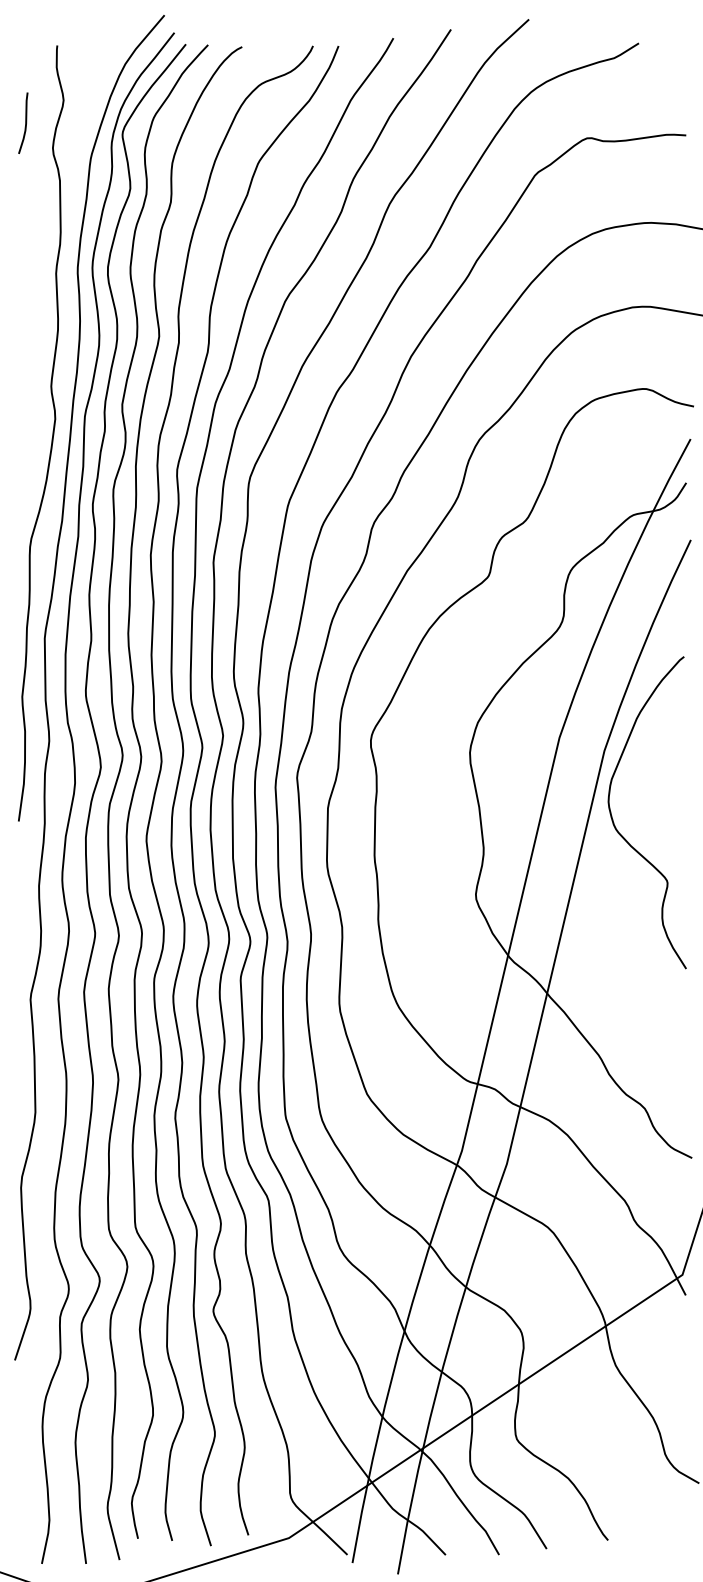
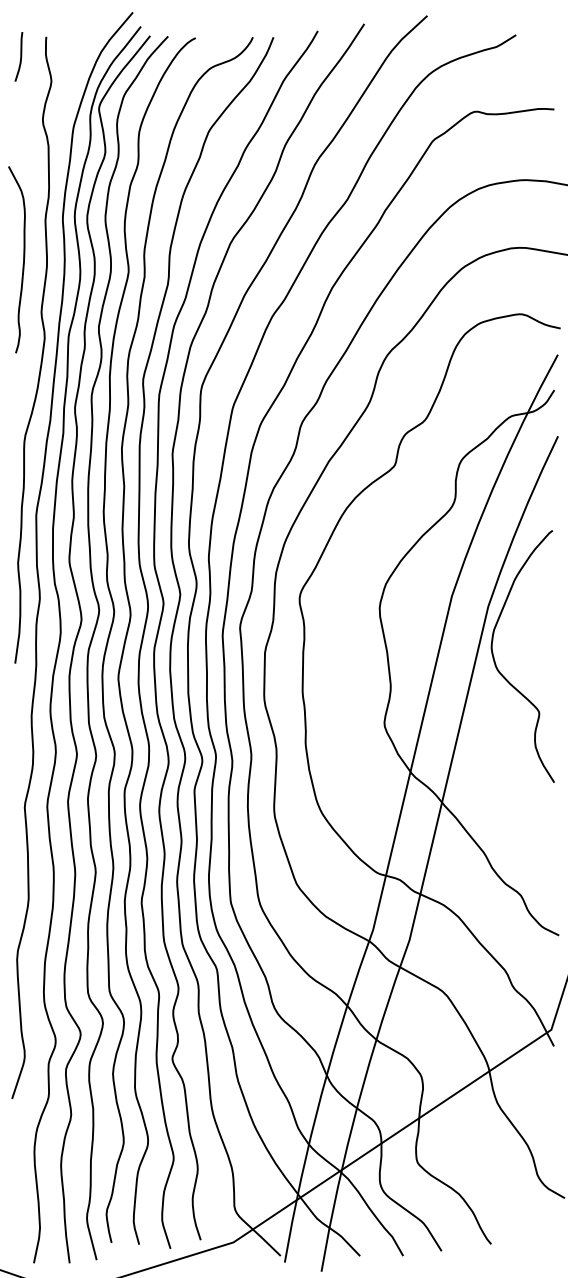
curve: (25, 122) -> (20, 56), moved
curve: (28, 321) -> (23, 259), added

